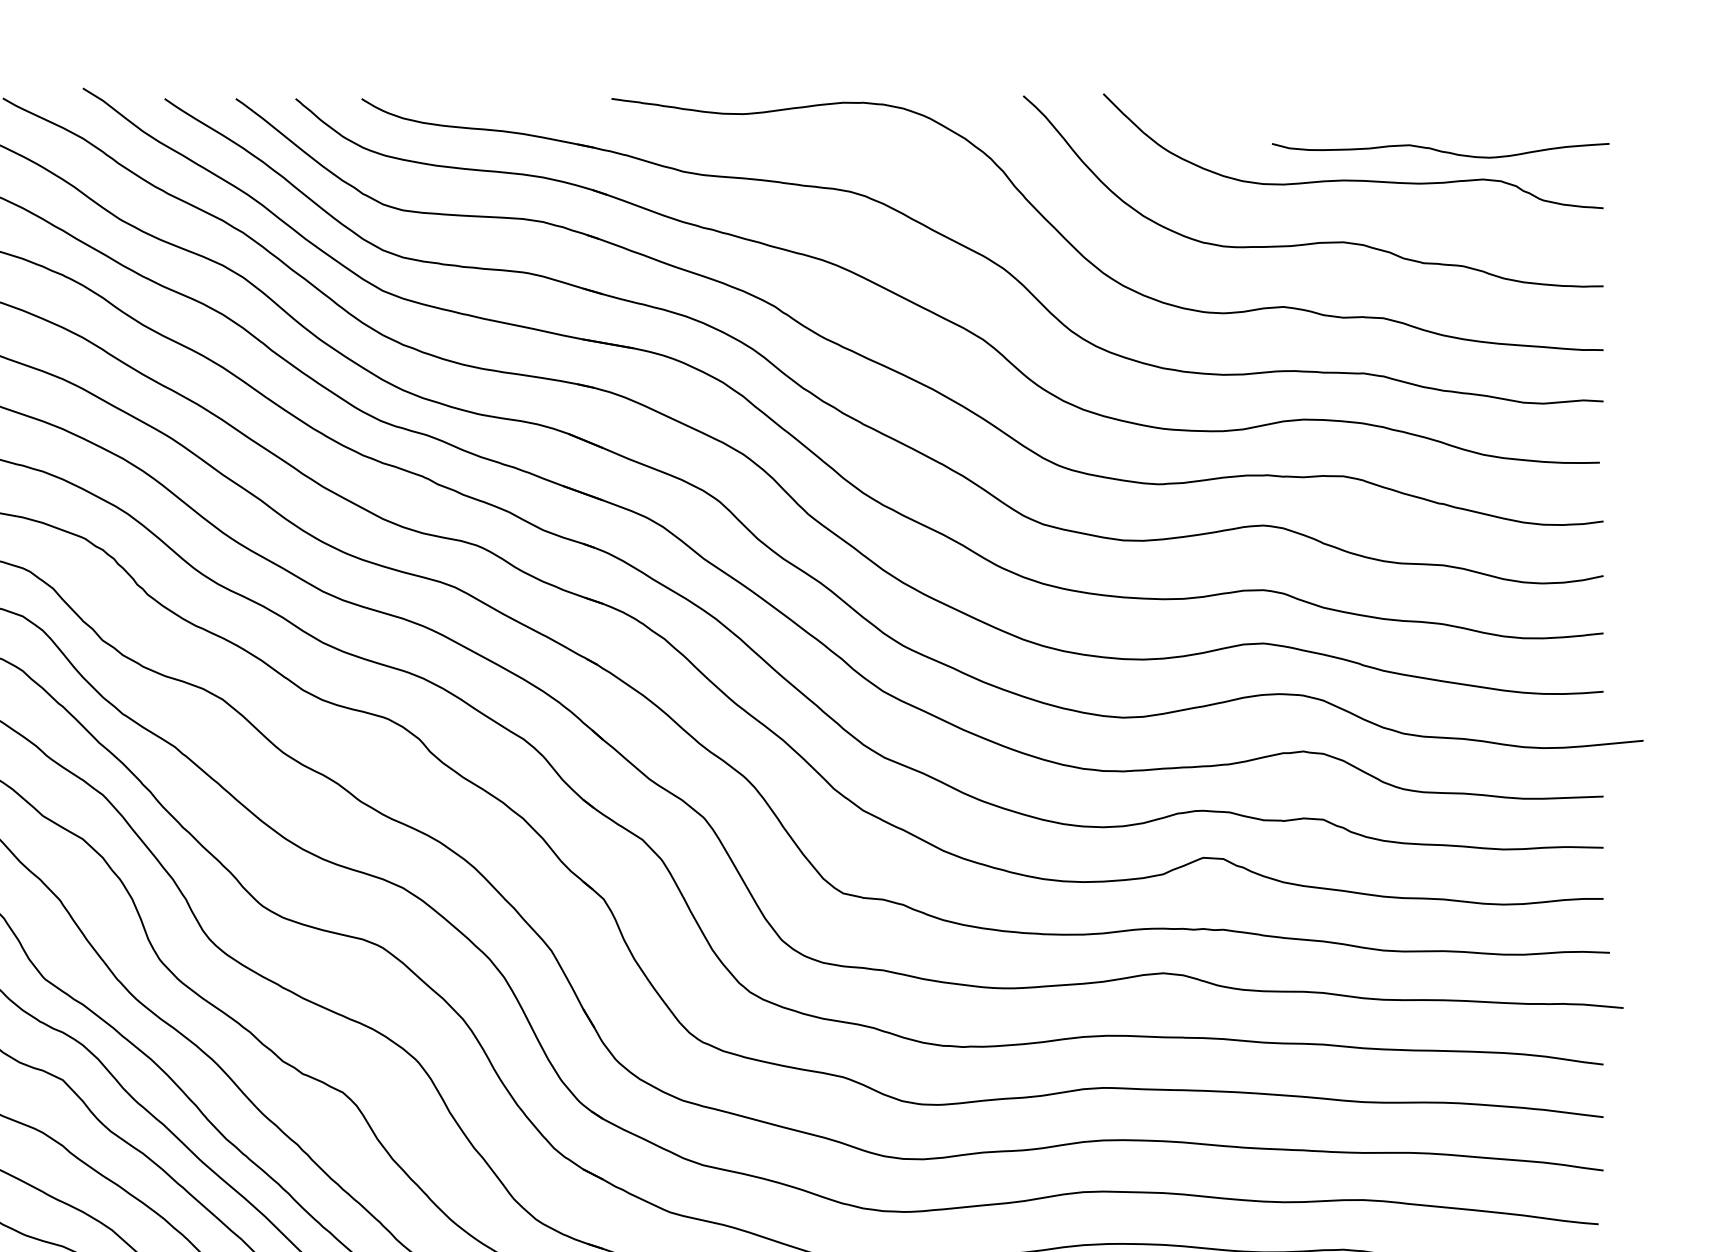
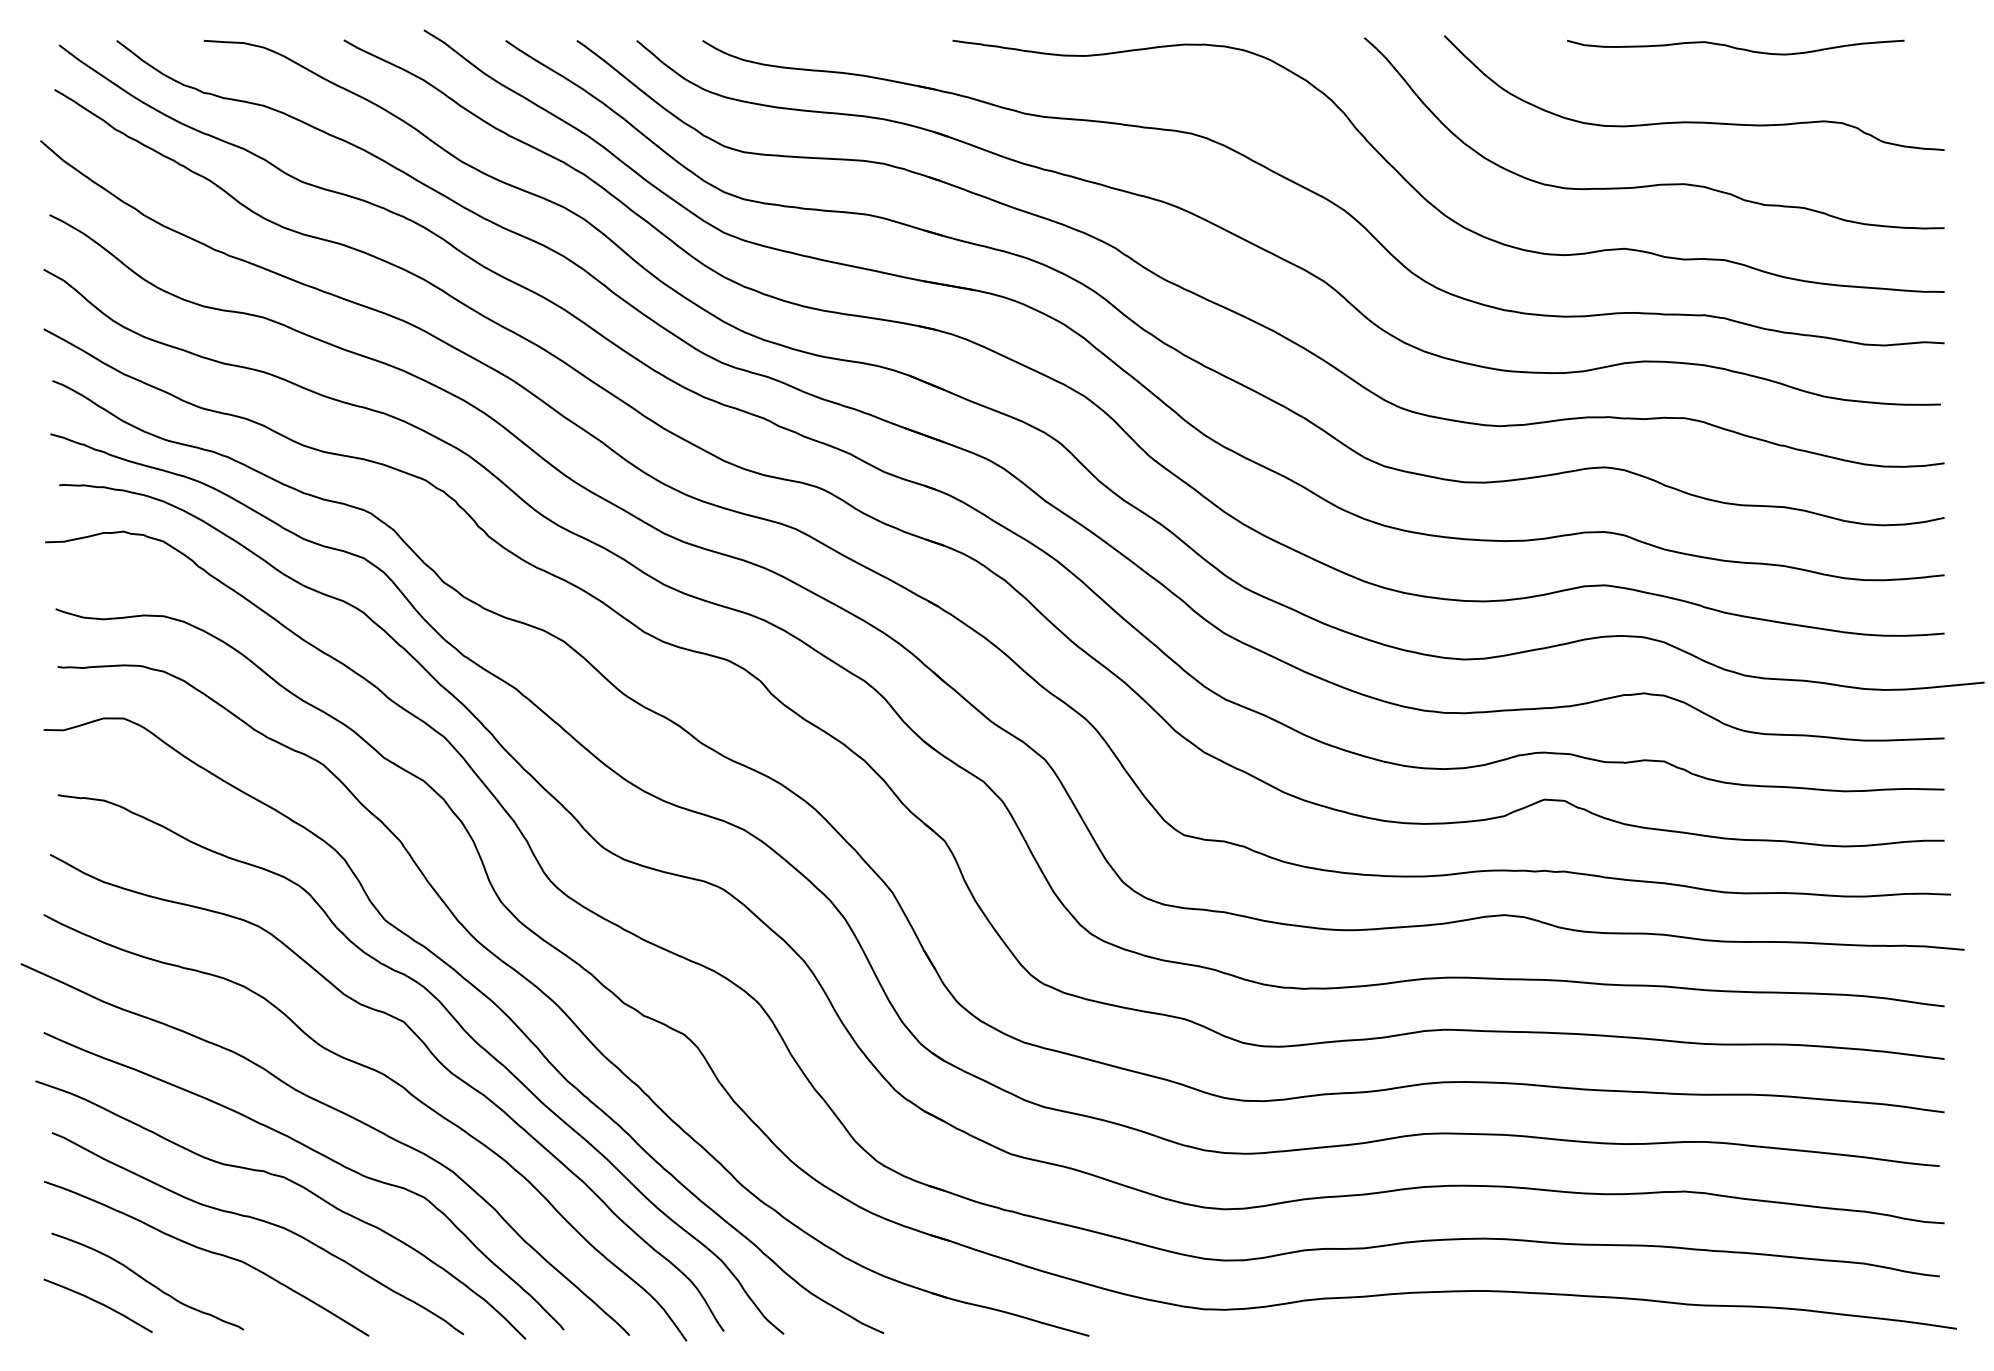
curve: (1440, 150) -> (1735, 47), moved

